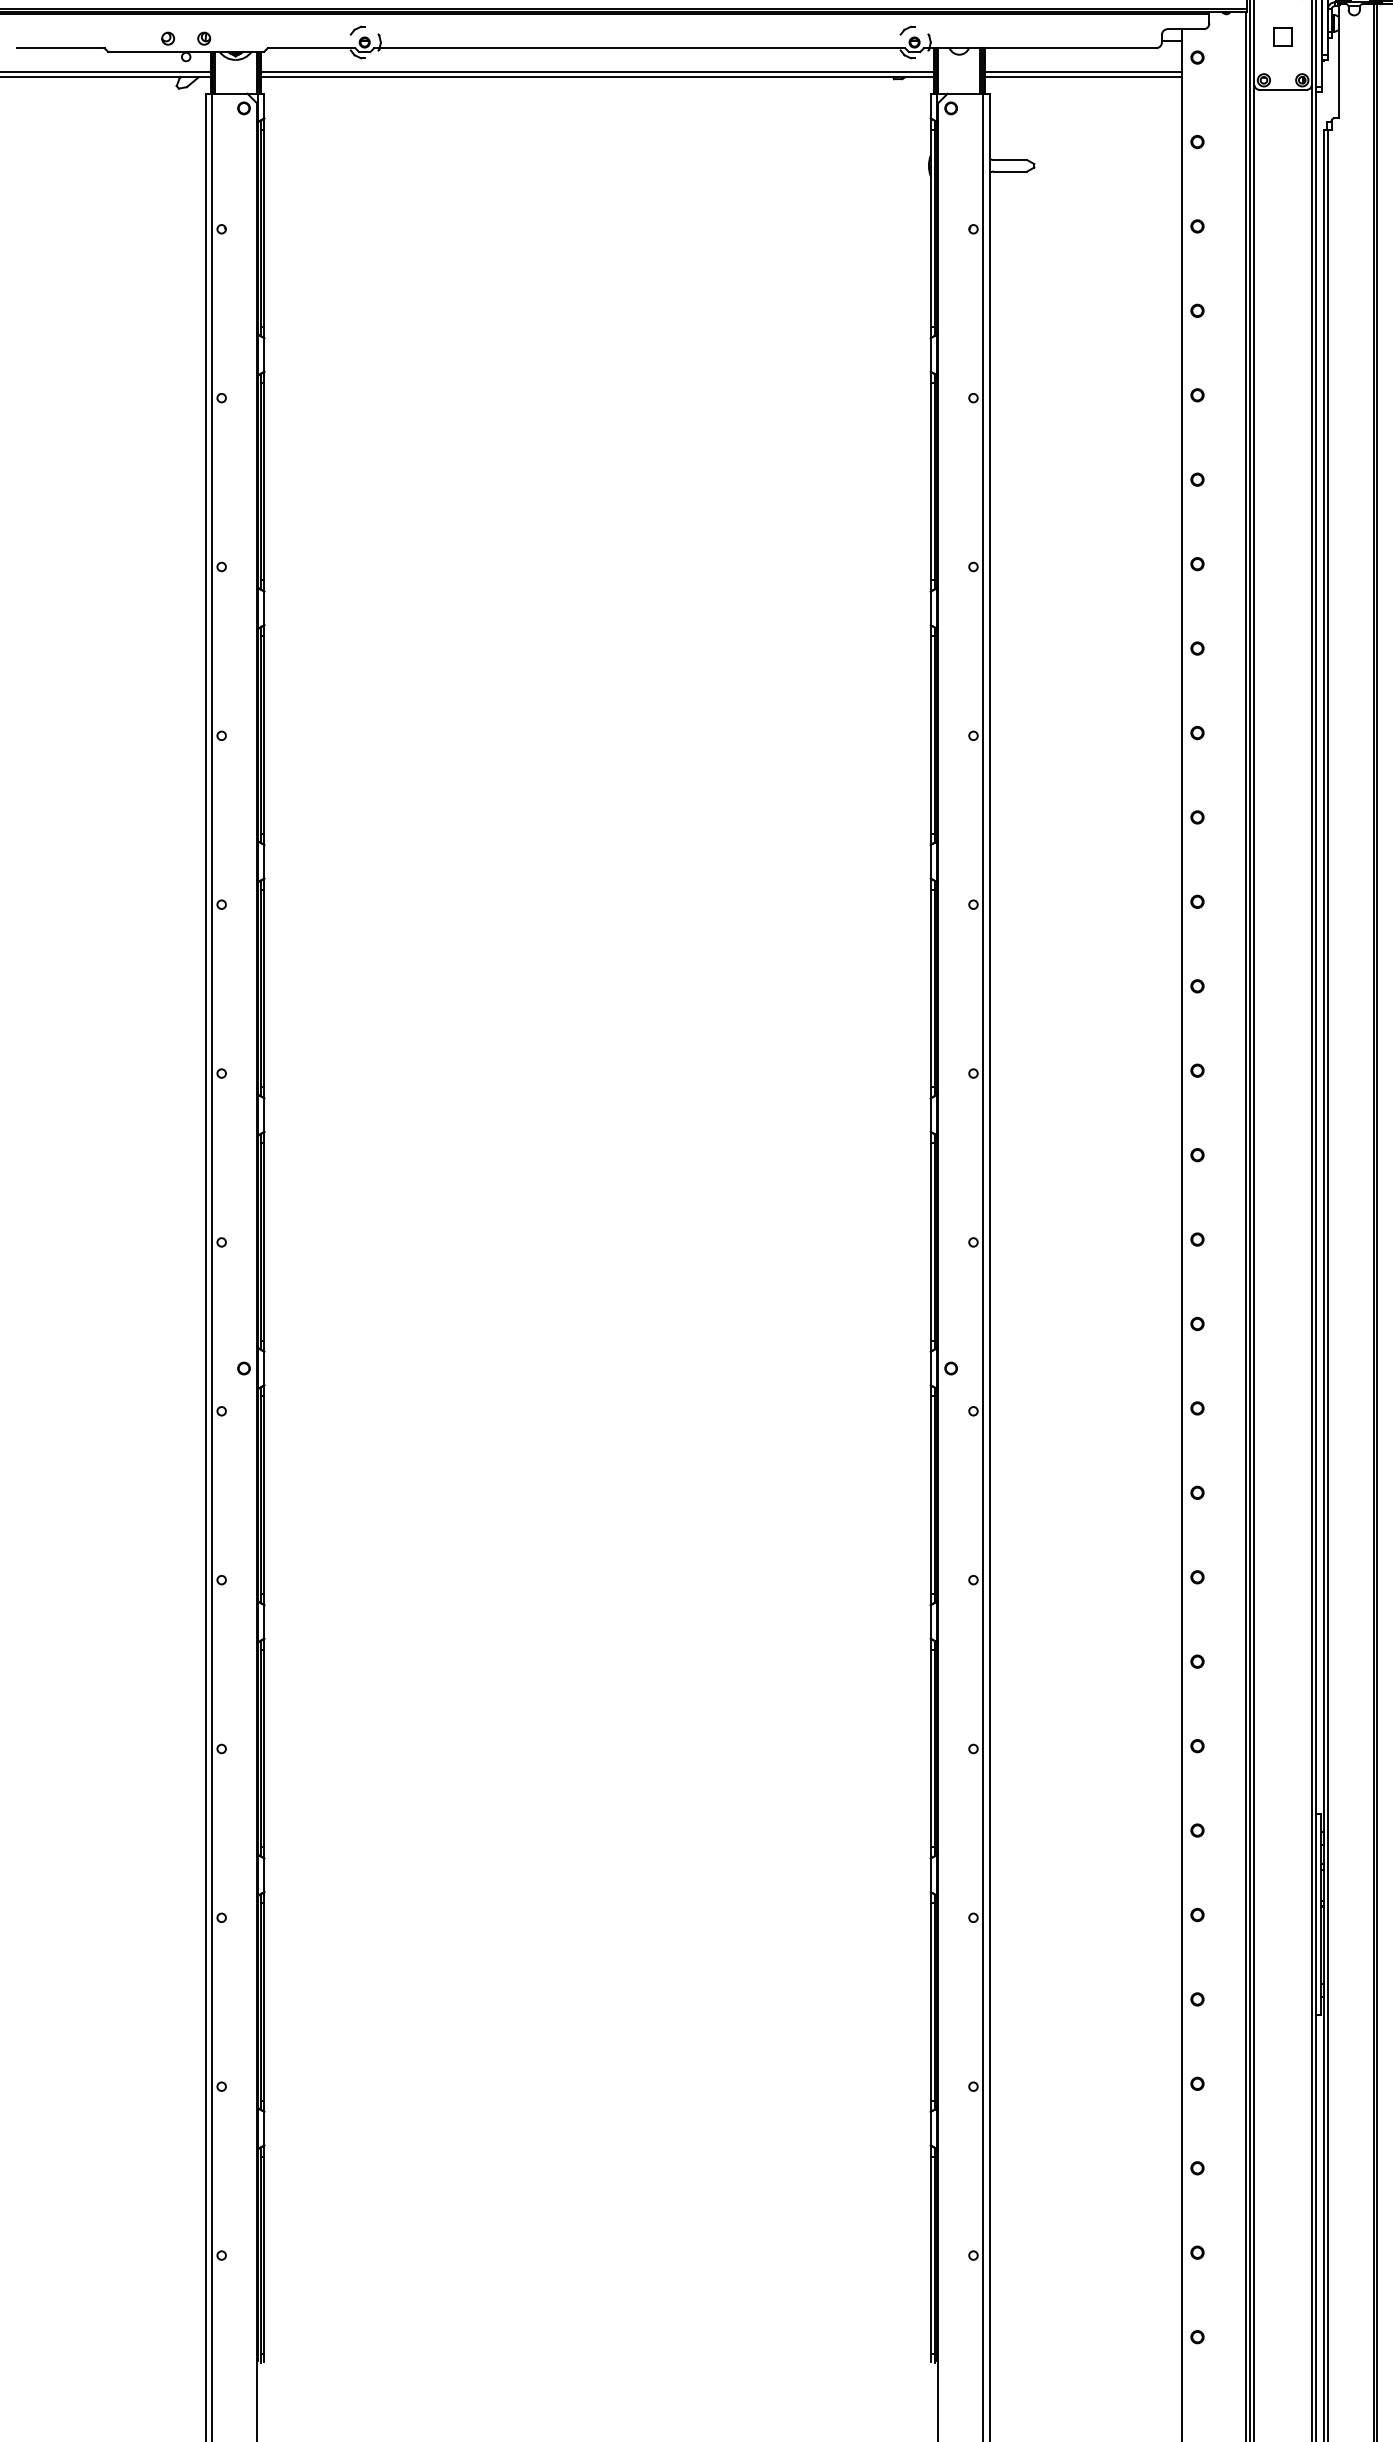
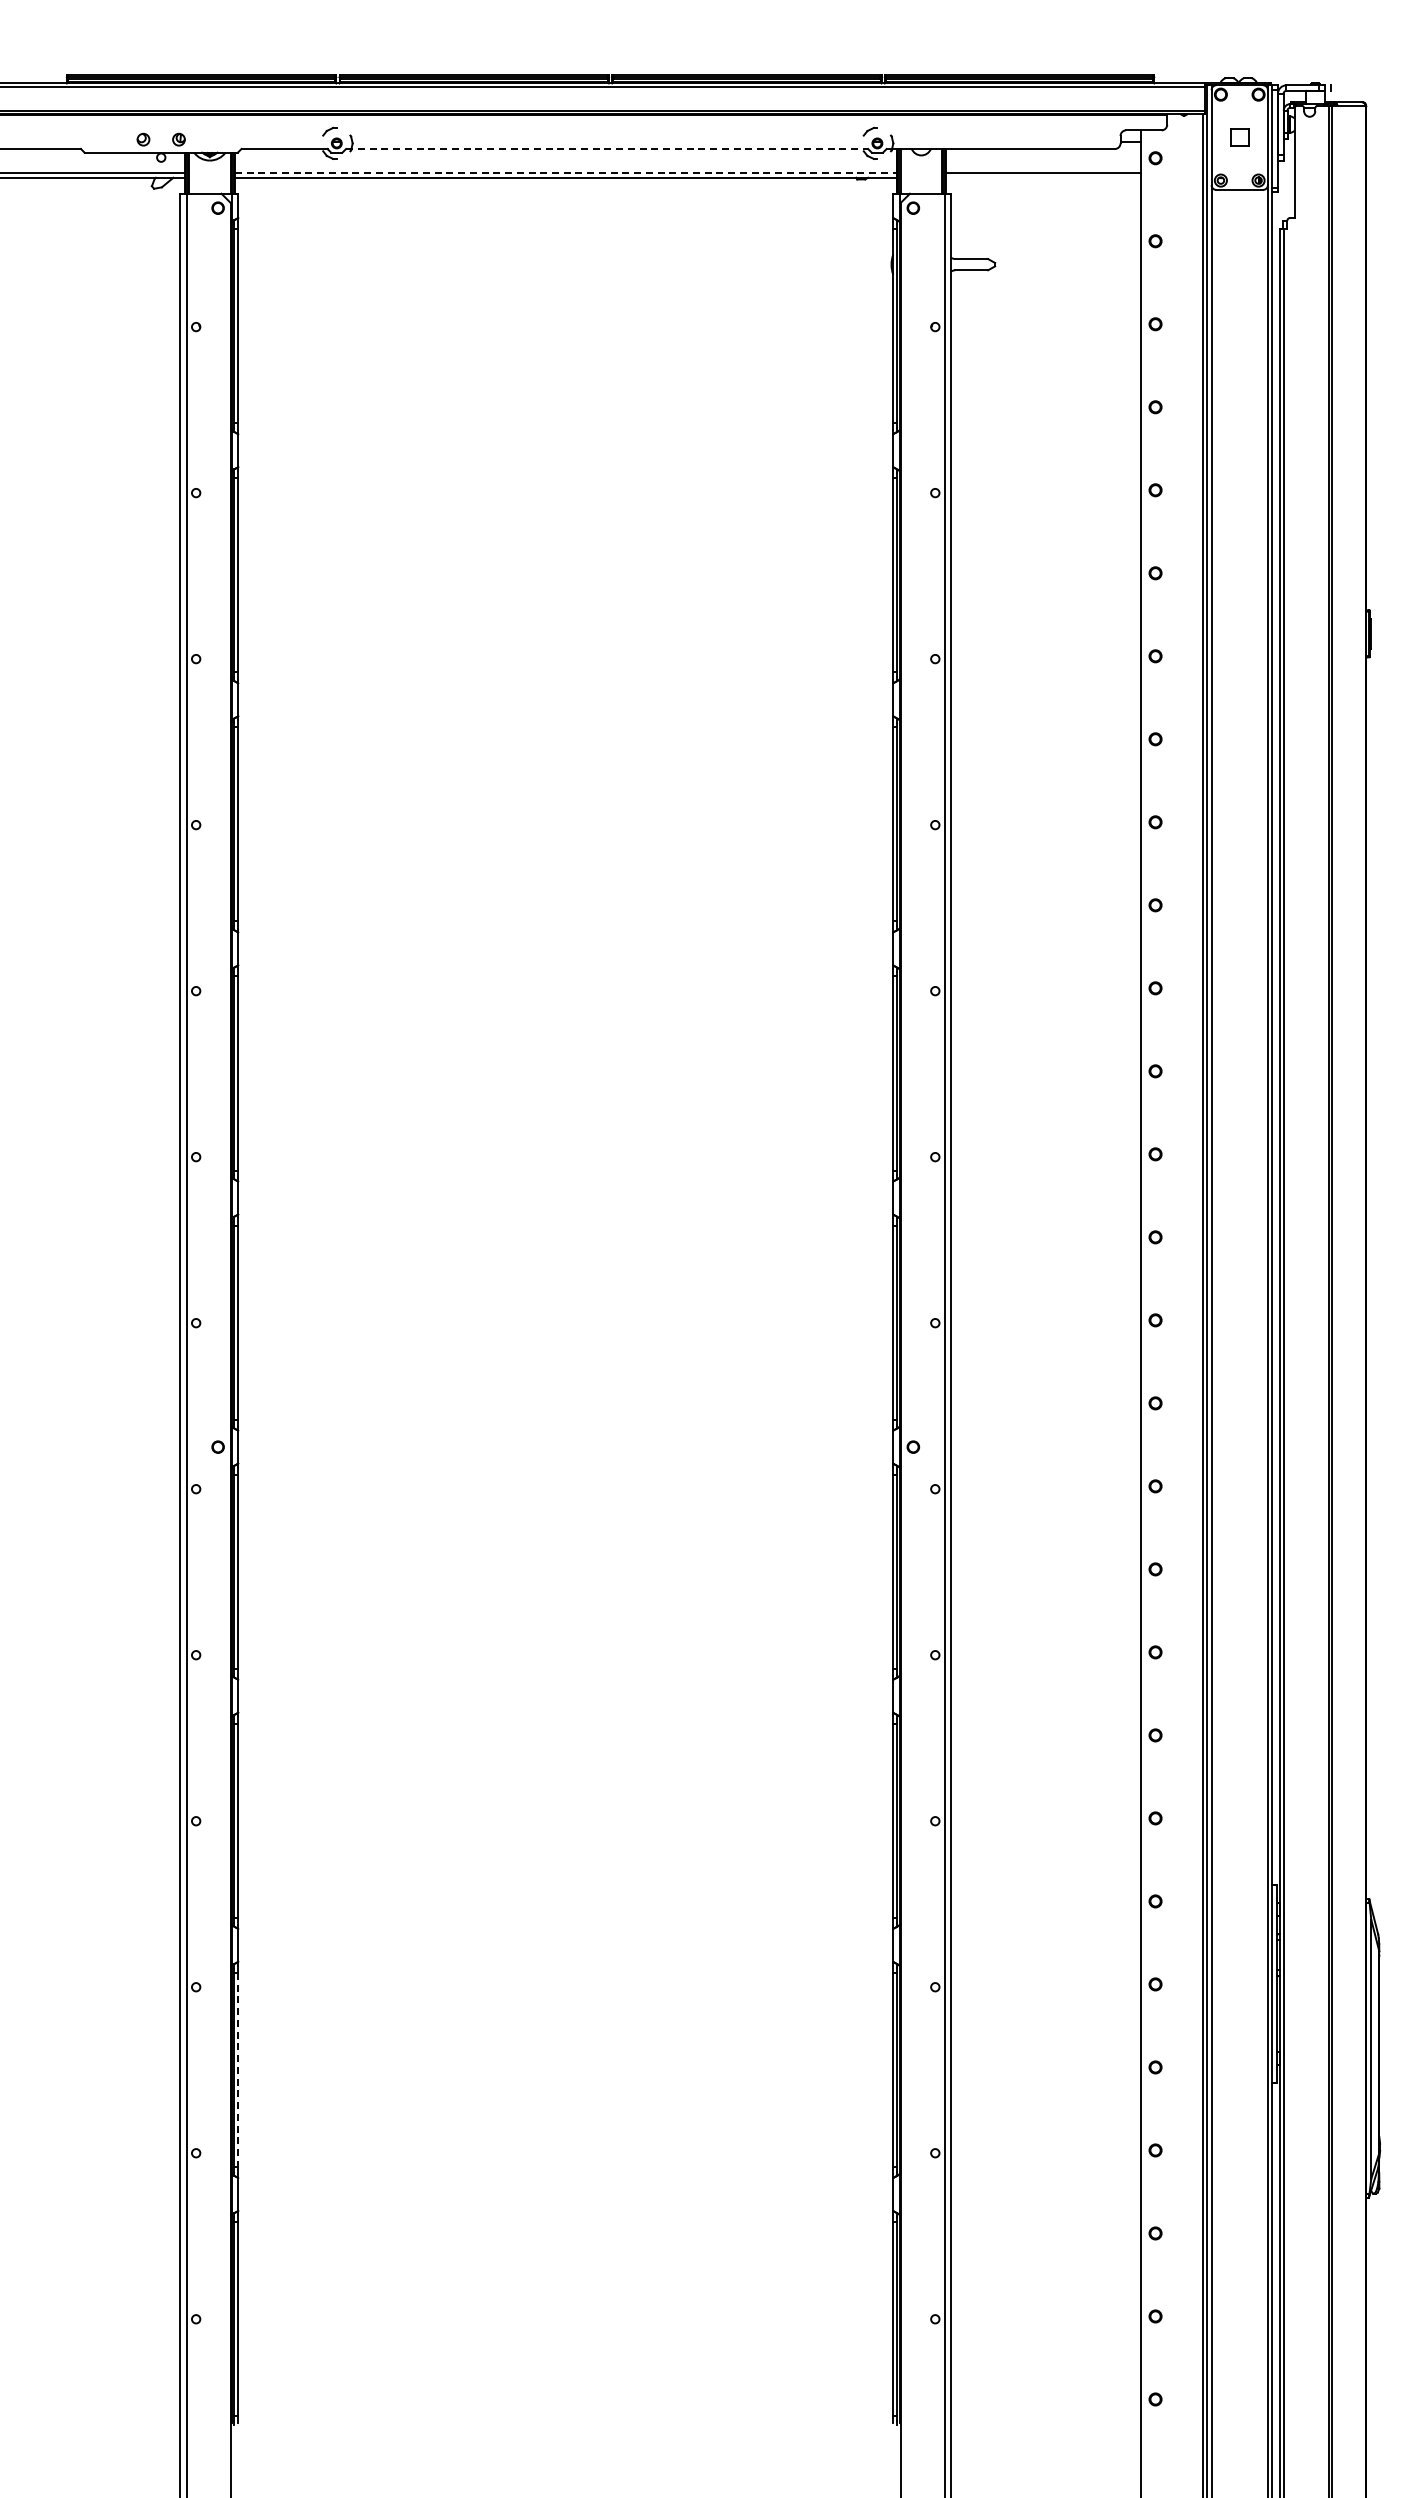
line: (640, 48) -> (607, 149), solid -> dashed
line: (597, 72) -> (565, 172), solid -> dashed
line: (1083, 77) -> (1043, 177), removed
line: (264, 2002) -> (238, 2070), solid -> dashed

